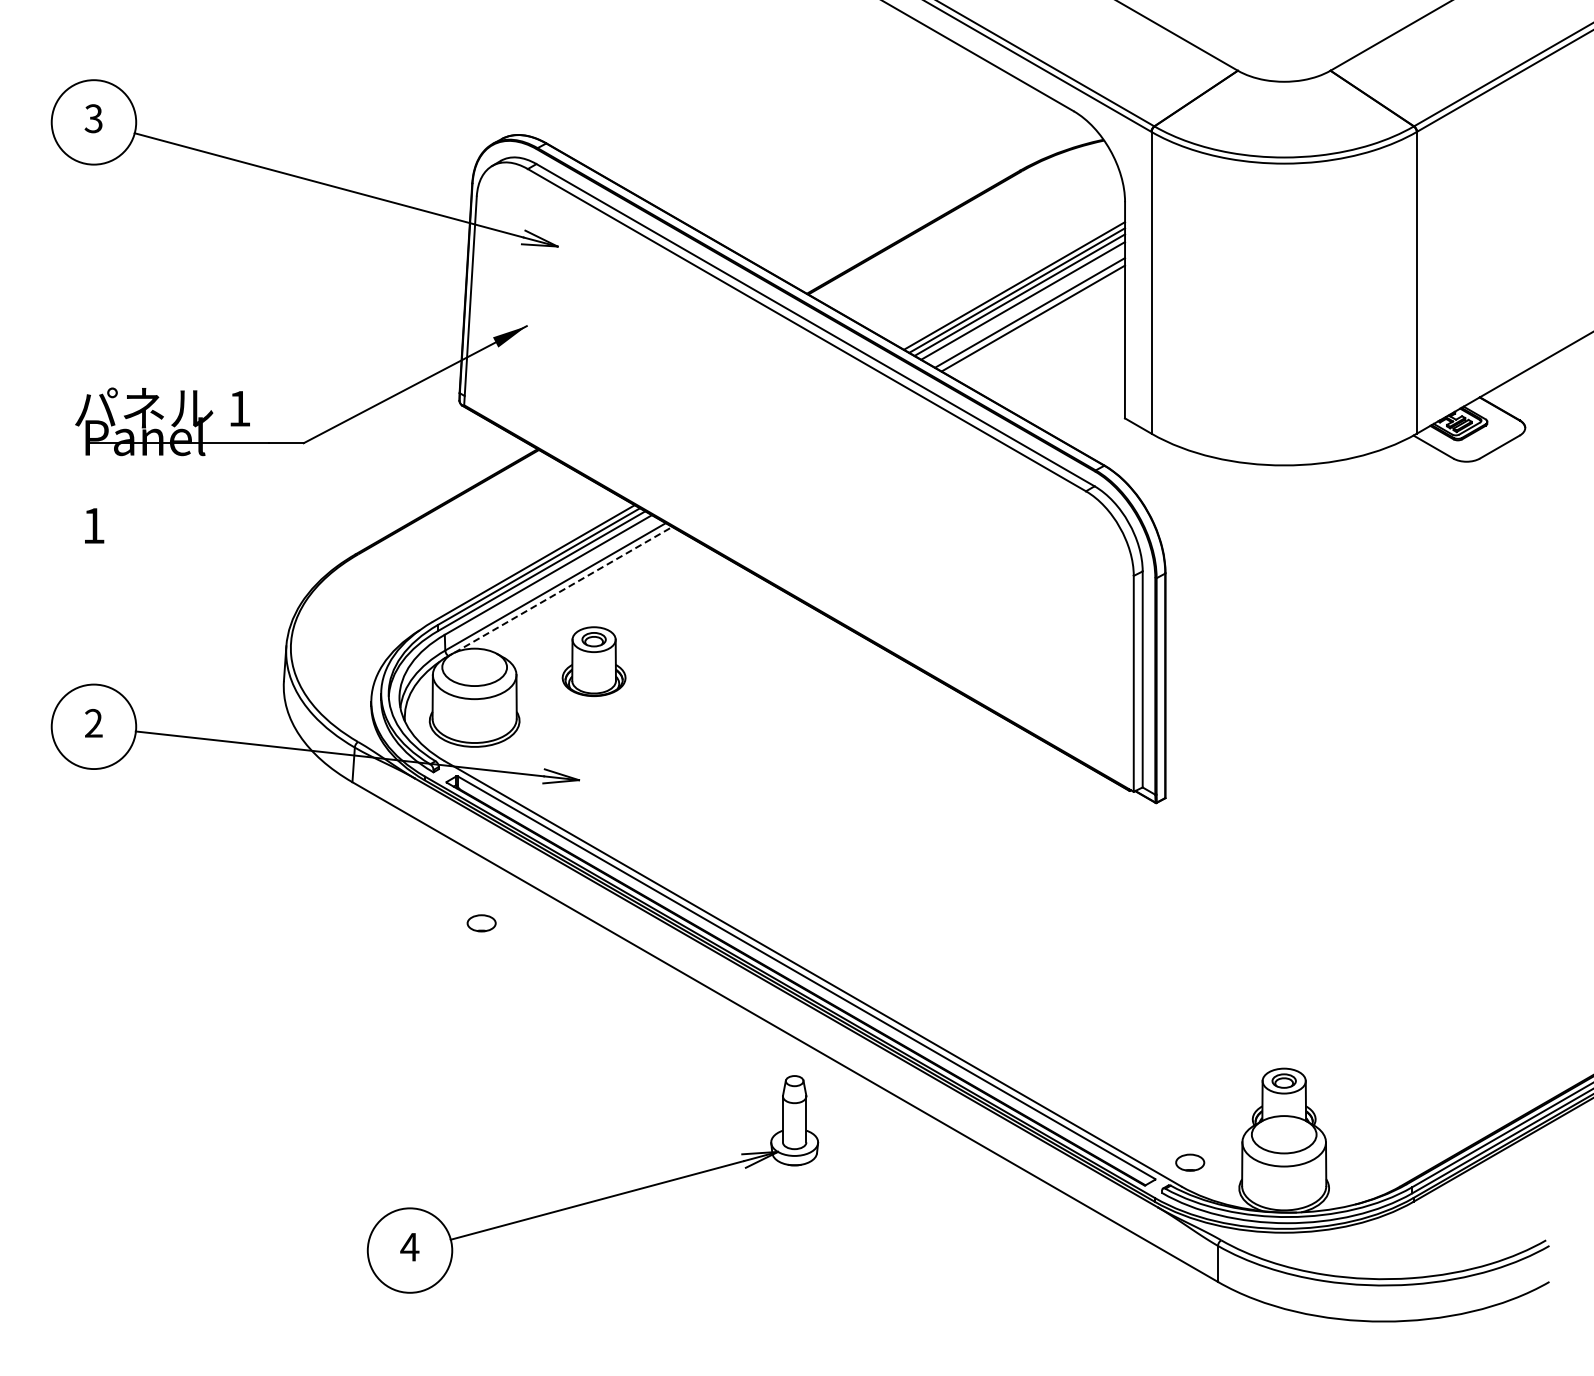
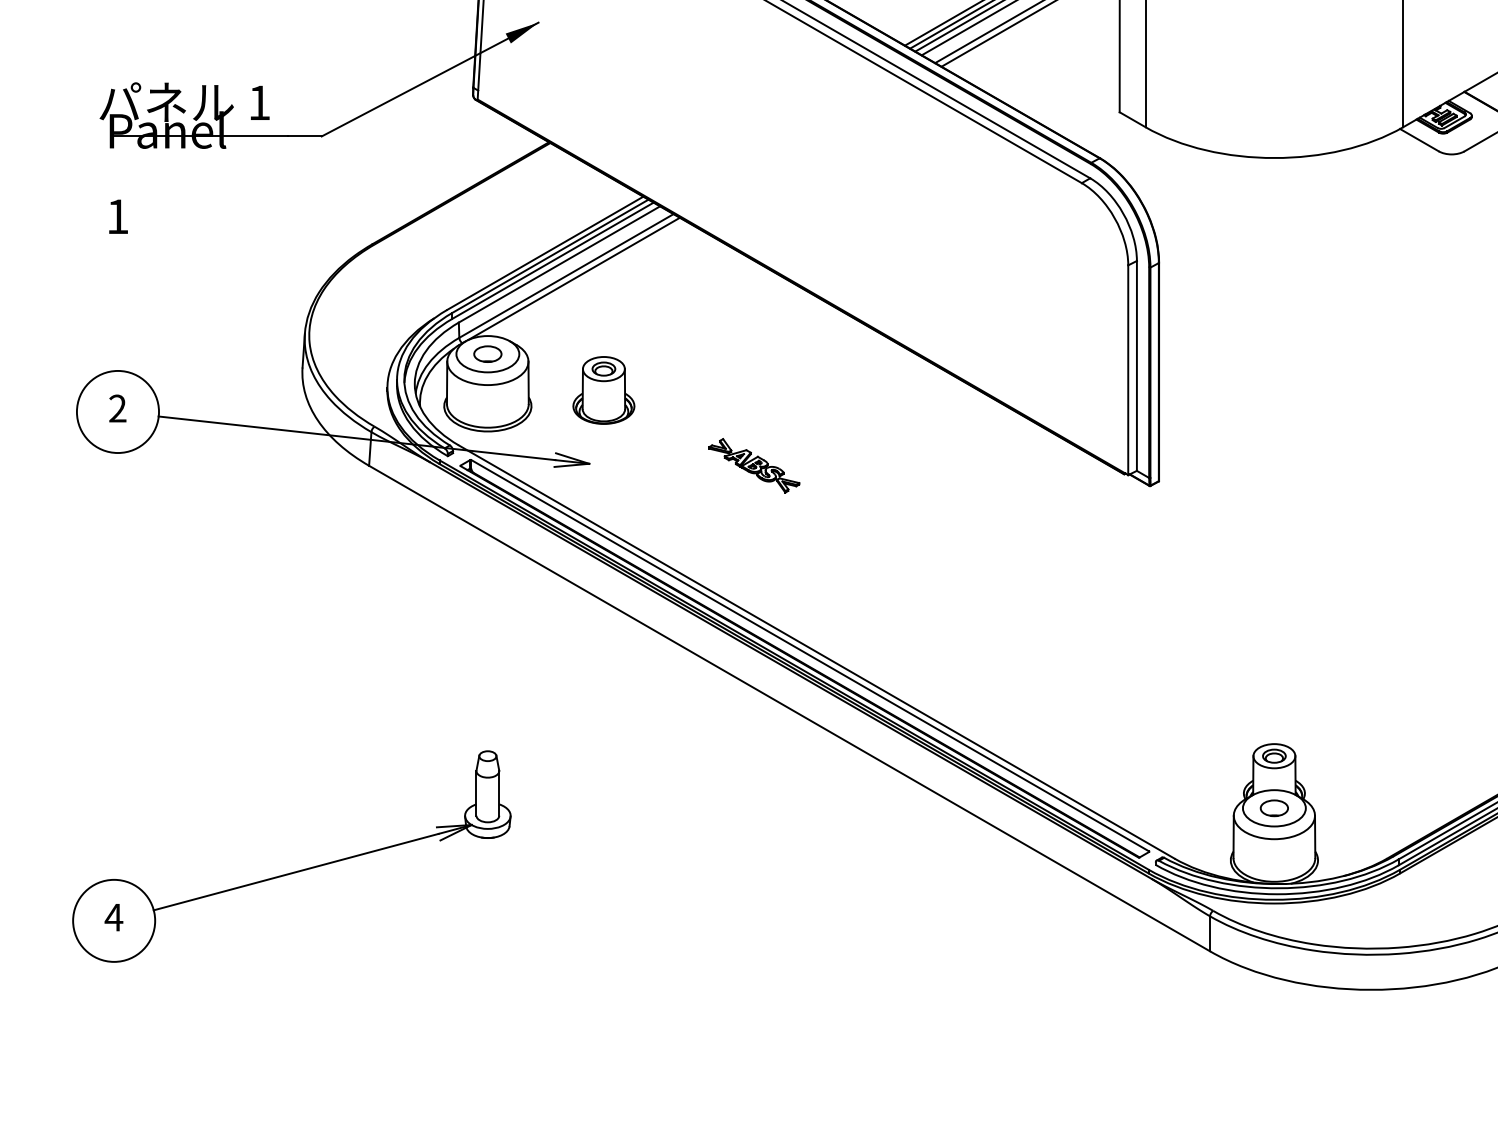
line: (563, 589) -> (574, 278), dashed -> solid
part: (593, 661) -> (603, 390), moved
part: (748, 781) -> (753, 465), added
part: (481, 923) -> (487, 354), moved
part: (1190, 1162) -> (1274, 808), moved
part: (596, 1199) -> (295, 871), moved

